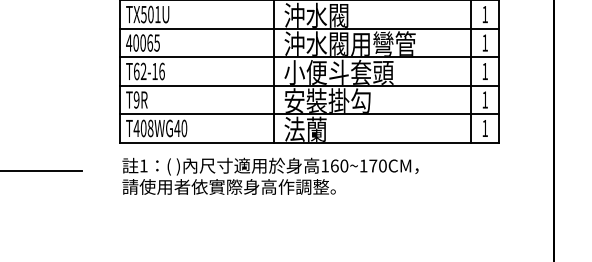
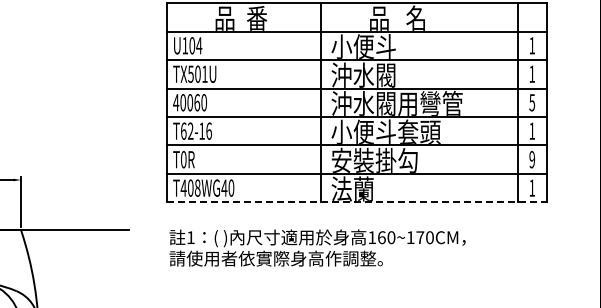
text: (156, 42) -> (203, 102), 40065 -> 40060
text: (485, 42) -> (532, 102), 1 -> 5
text: (136, 99) -> (183, 159), T9R -> T0R
text: (485, 99) -> (532, 159), 1 -> 9
line: (309, 142) -> (356, 202), solid -> dashed
text: (270, 175) -> (317, 247), moved

